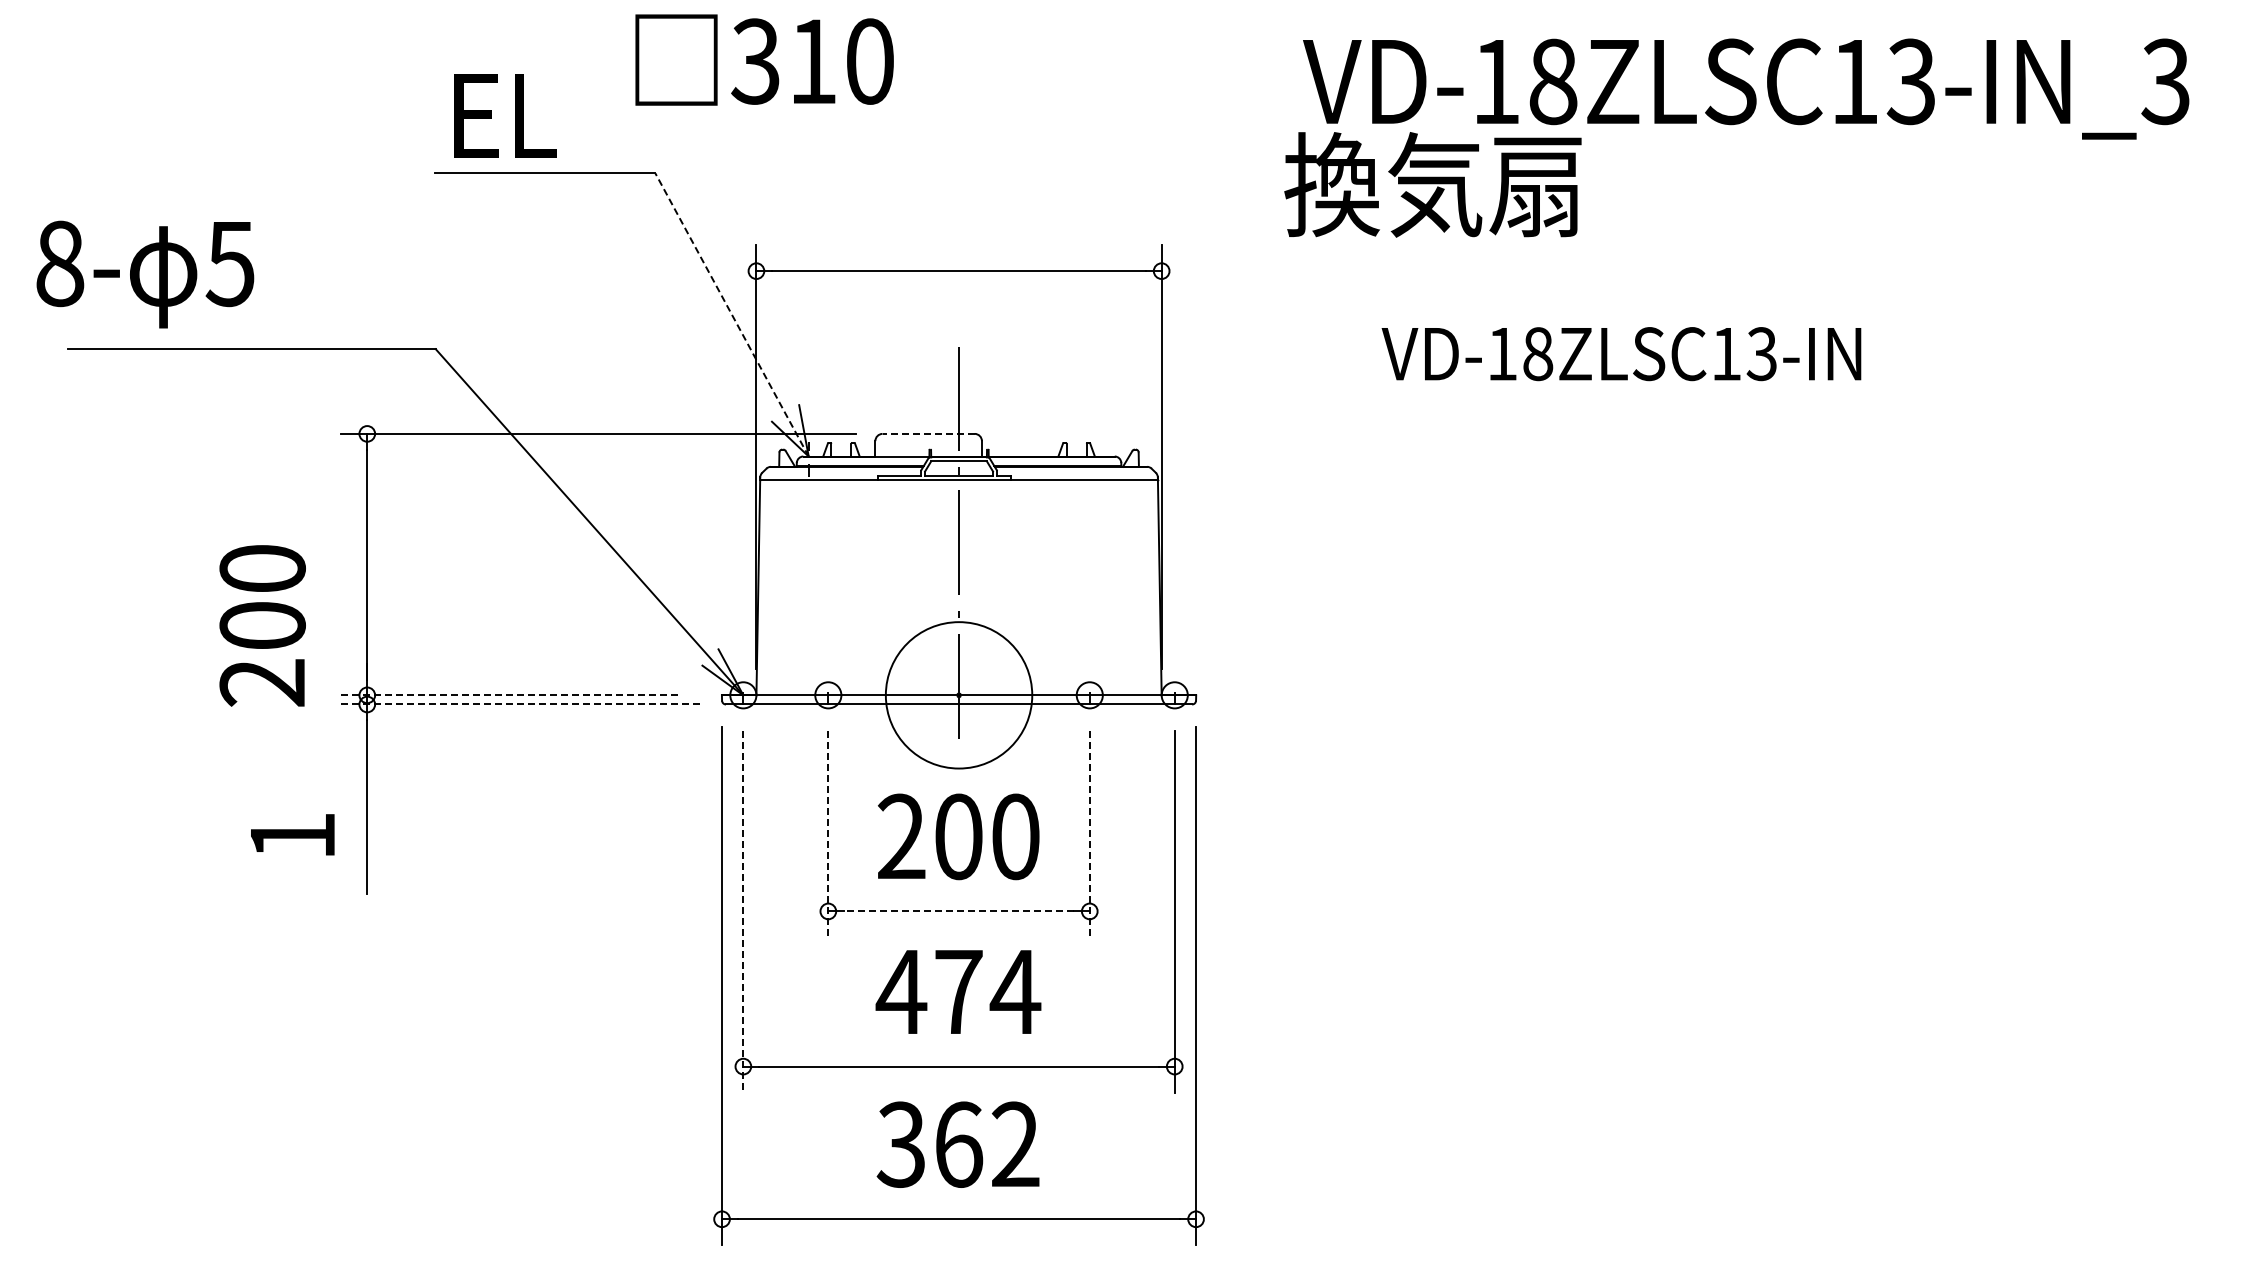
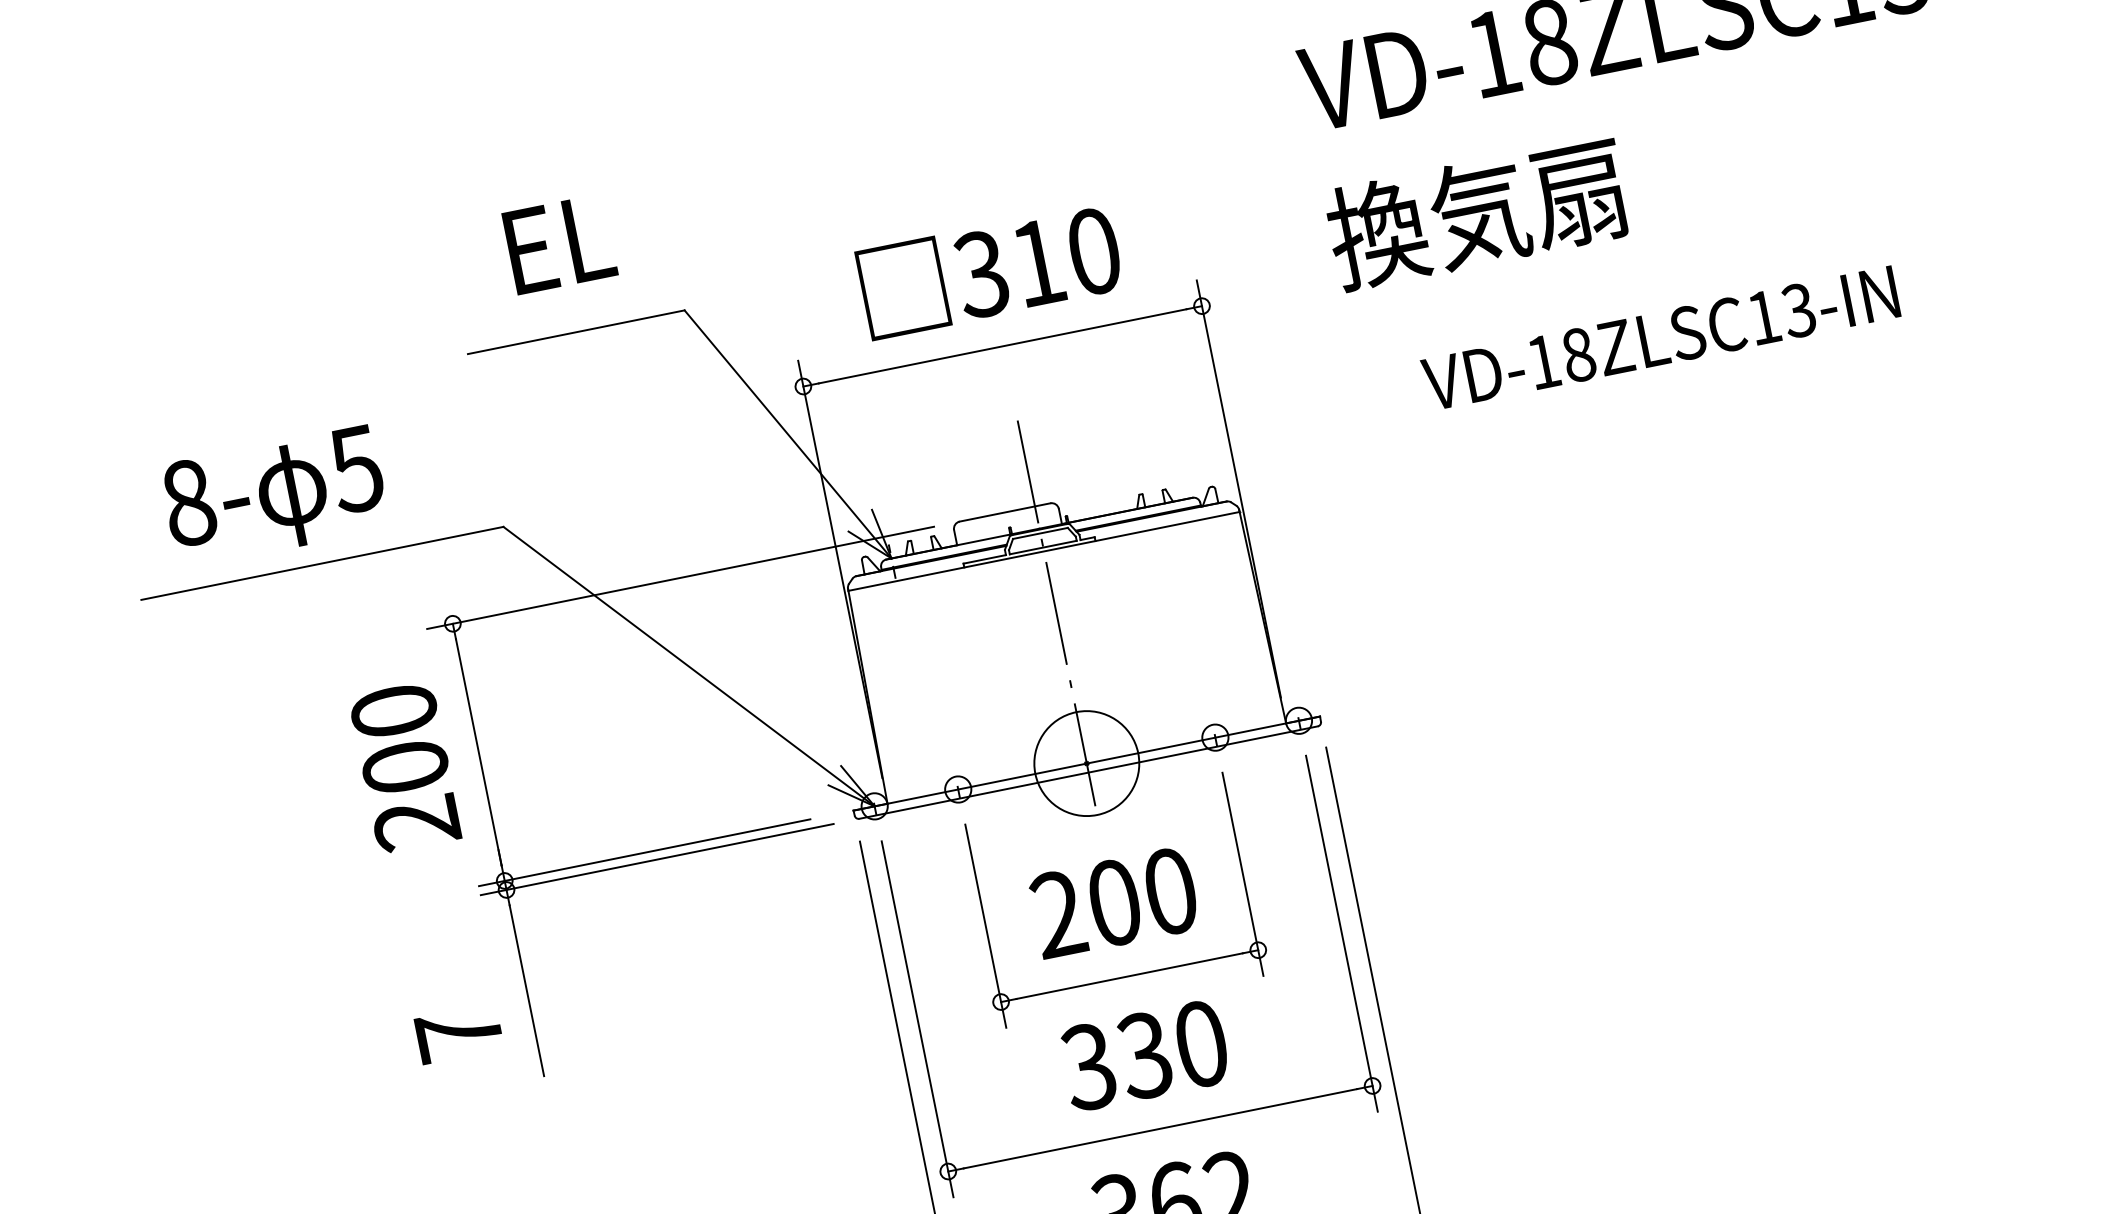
text: (764, 59) -> (989, 270), moved
text: (505, 115) -> (559, 243), moved
text: (1432, 184) -> (1476, 213), moved
text: (145, 274) -> (274, 496), moved
line: (731, 314) -> (787, 434), dashed -> solid
text: (1621, 354) -> (1660, 338), moved
line: (928, 433) -> (1004, 512), dashed -> solid
text: (262, 625) -> (405, 767), moved
line: (509, 695) -> (644, 852), dashed -> solid
circle: (958, 695) -> (1086, 763), size x0.71
line: (519, 704) -> (656, 859), dashed -> solid
line: (828, 834) -> (986, 926), dashed -> solid
line: (1089, 834) -> (1242, 874), dashed -> solid
text: (292, 835) -> (458, 1033), 1 -> 7
line: (743, 911) -> (917, 1018), dashed -> solid
line: (958, 911) -> (1129, 976), dashed -> solid
text: (958, 991) -> (1145, 1054), 474 -> 330

